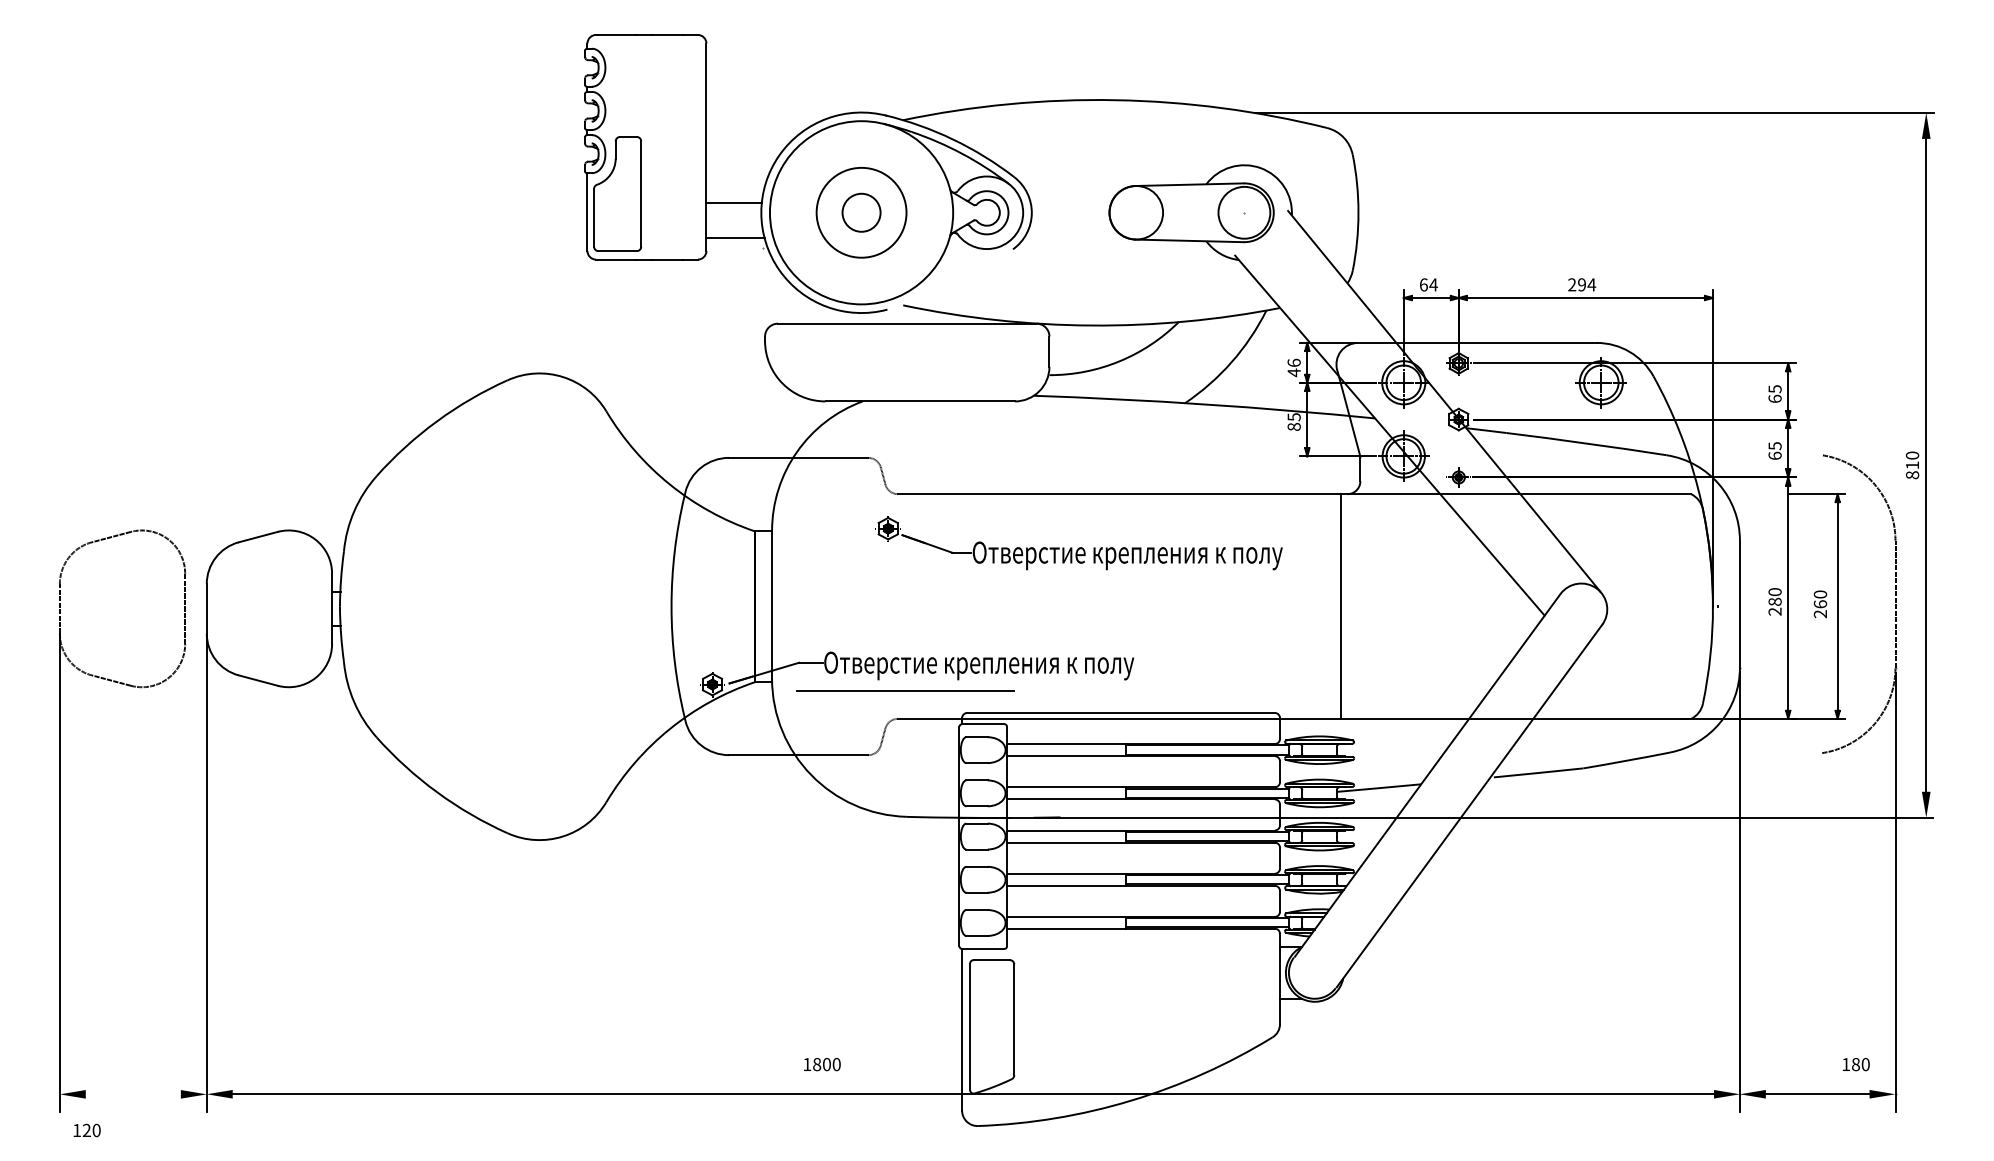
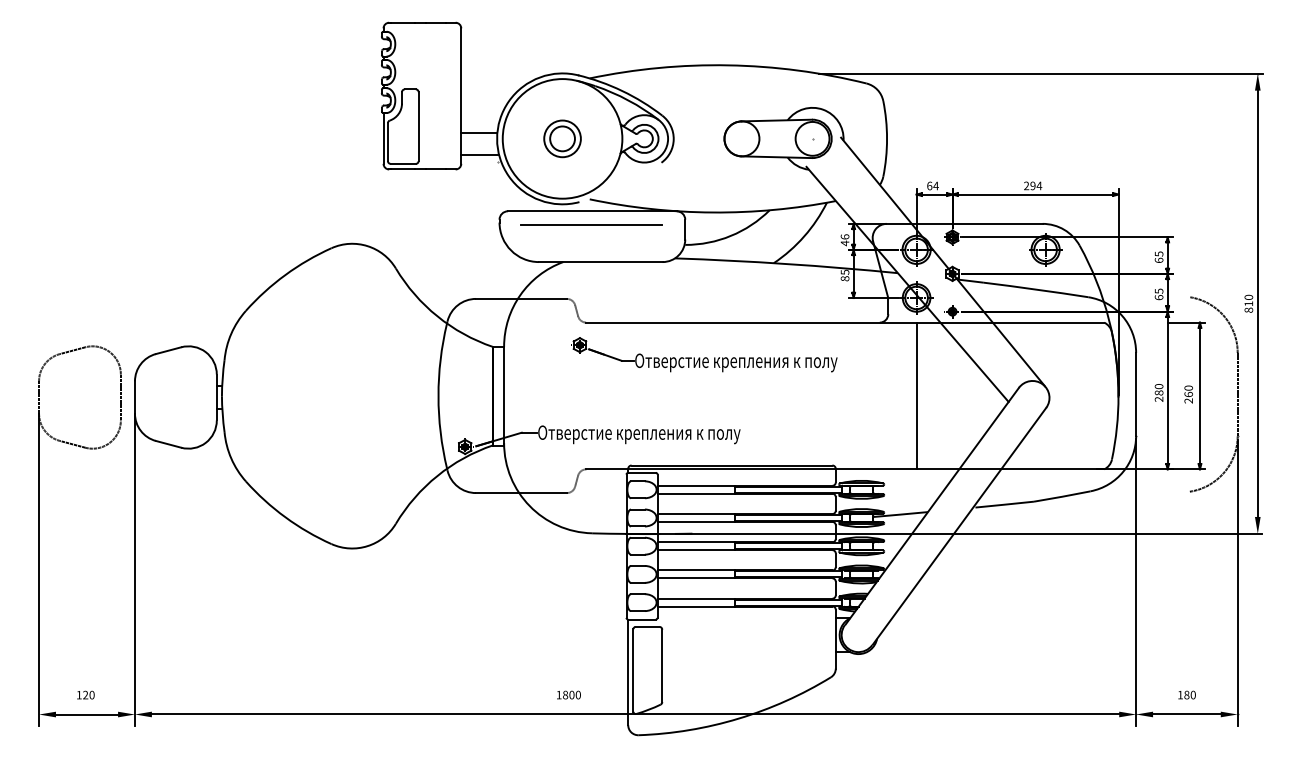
circle: (861, 212) -> (562, 138), size x0.62
line: (1340, 605) -> (916, 395), moved
line: (905, 689) -> (591, 224), moved
text: (821, 1063) -> (568, 694), moved
text: (1855, 1063) -> (1186, 694), moved
line: (132, 1094) -> (86, 714), added
text: (86, 1129) -> (85, 694), moved

